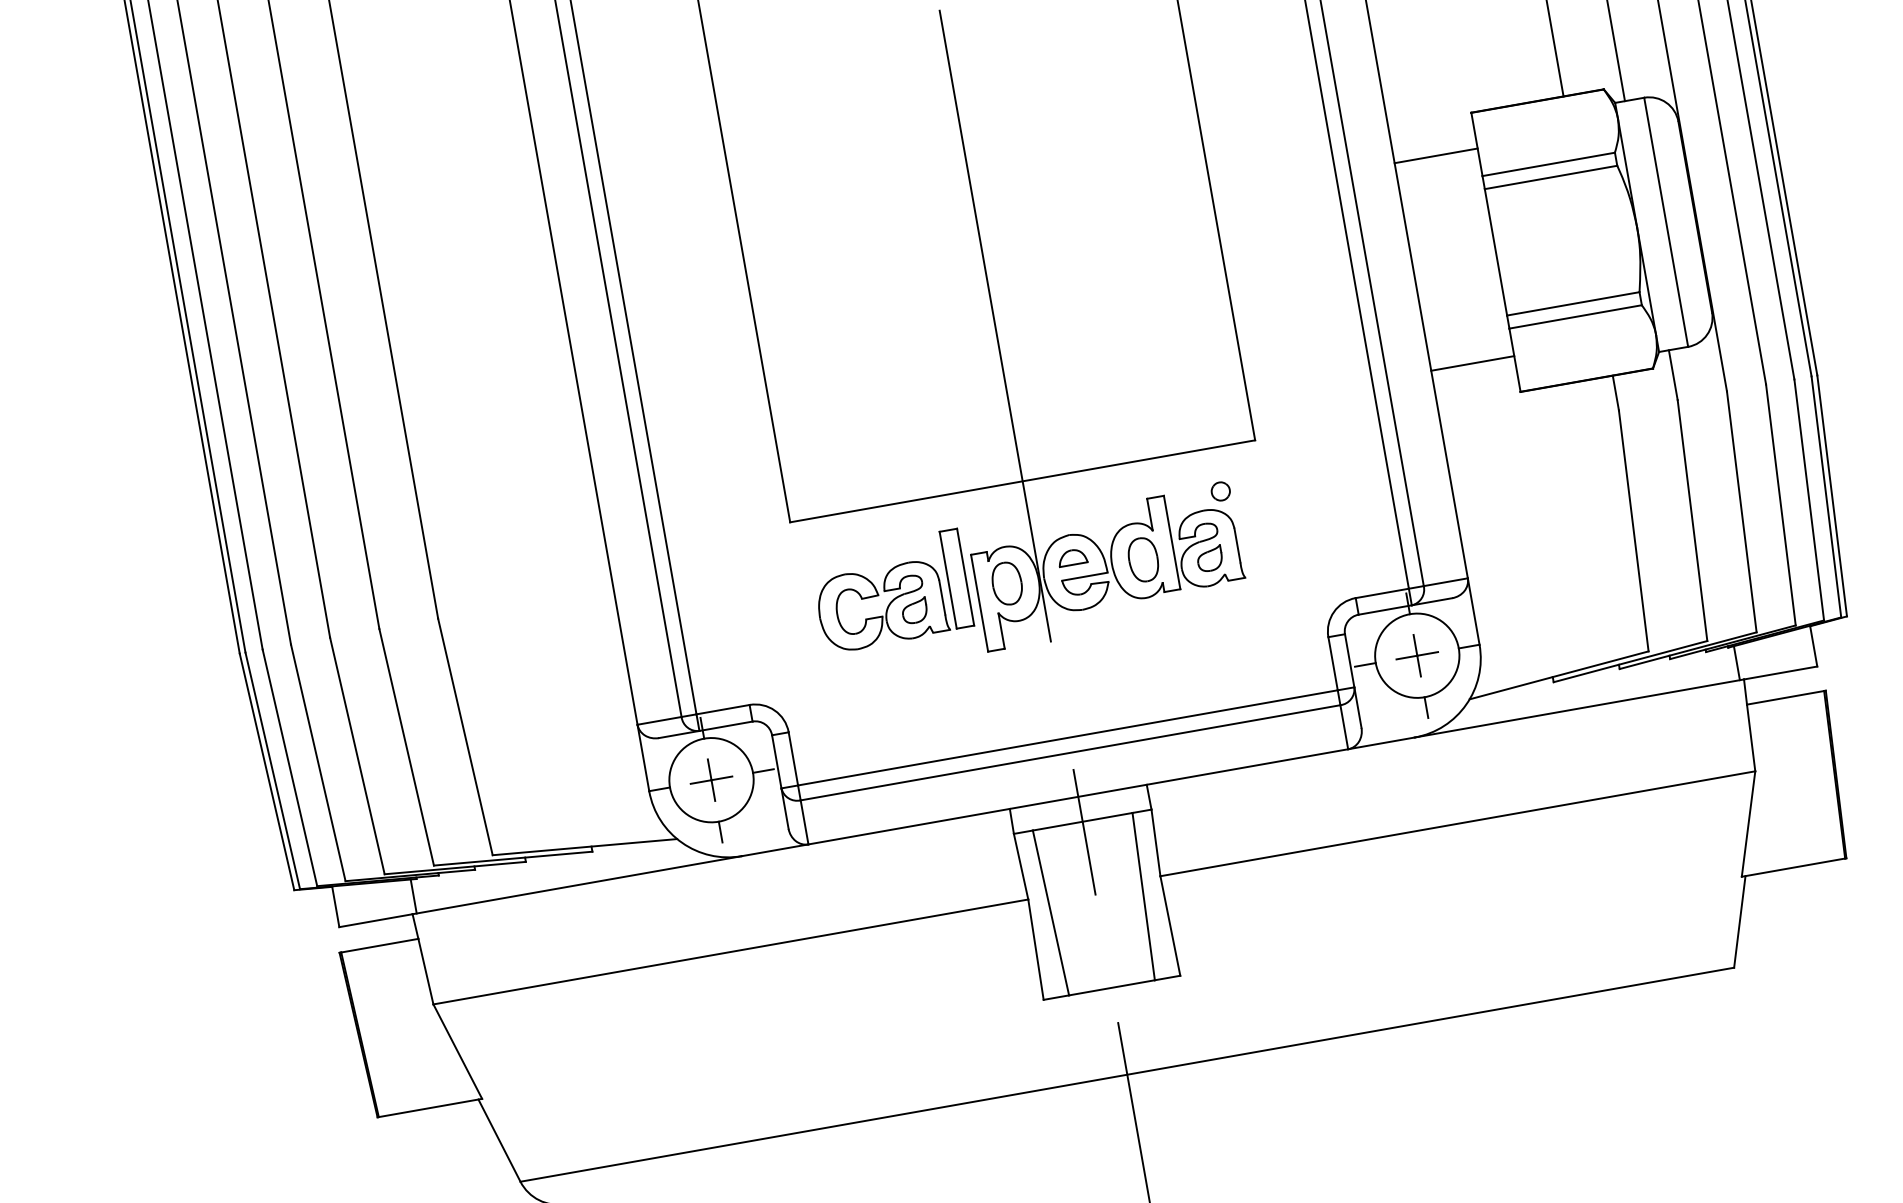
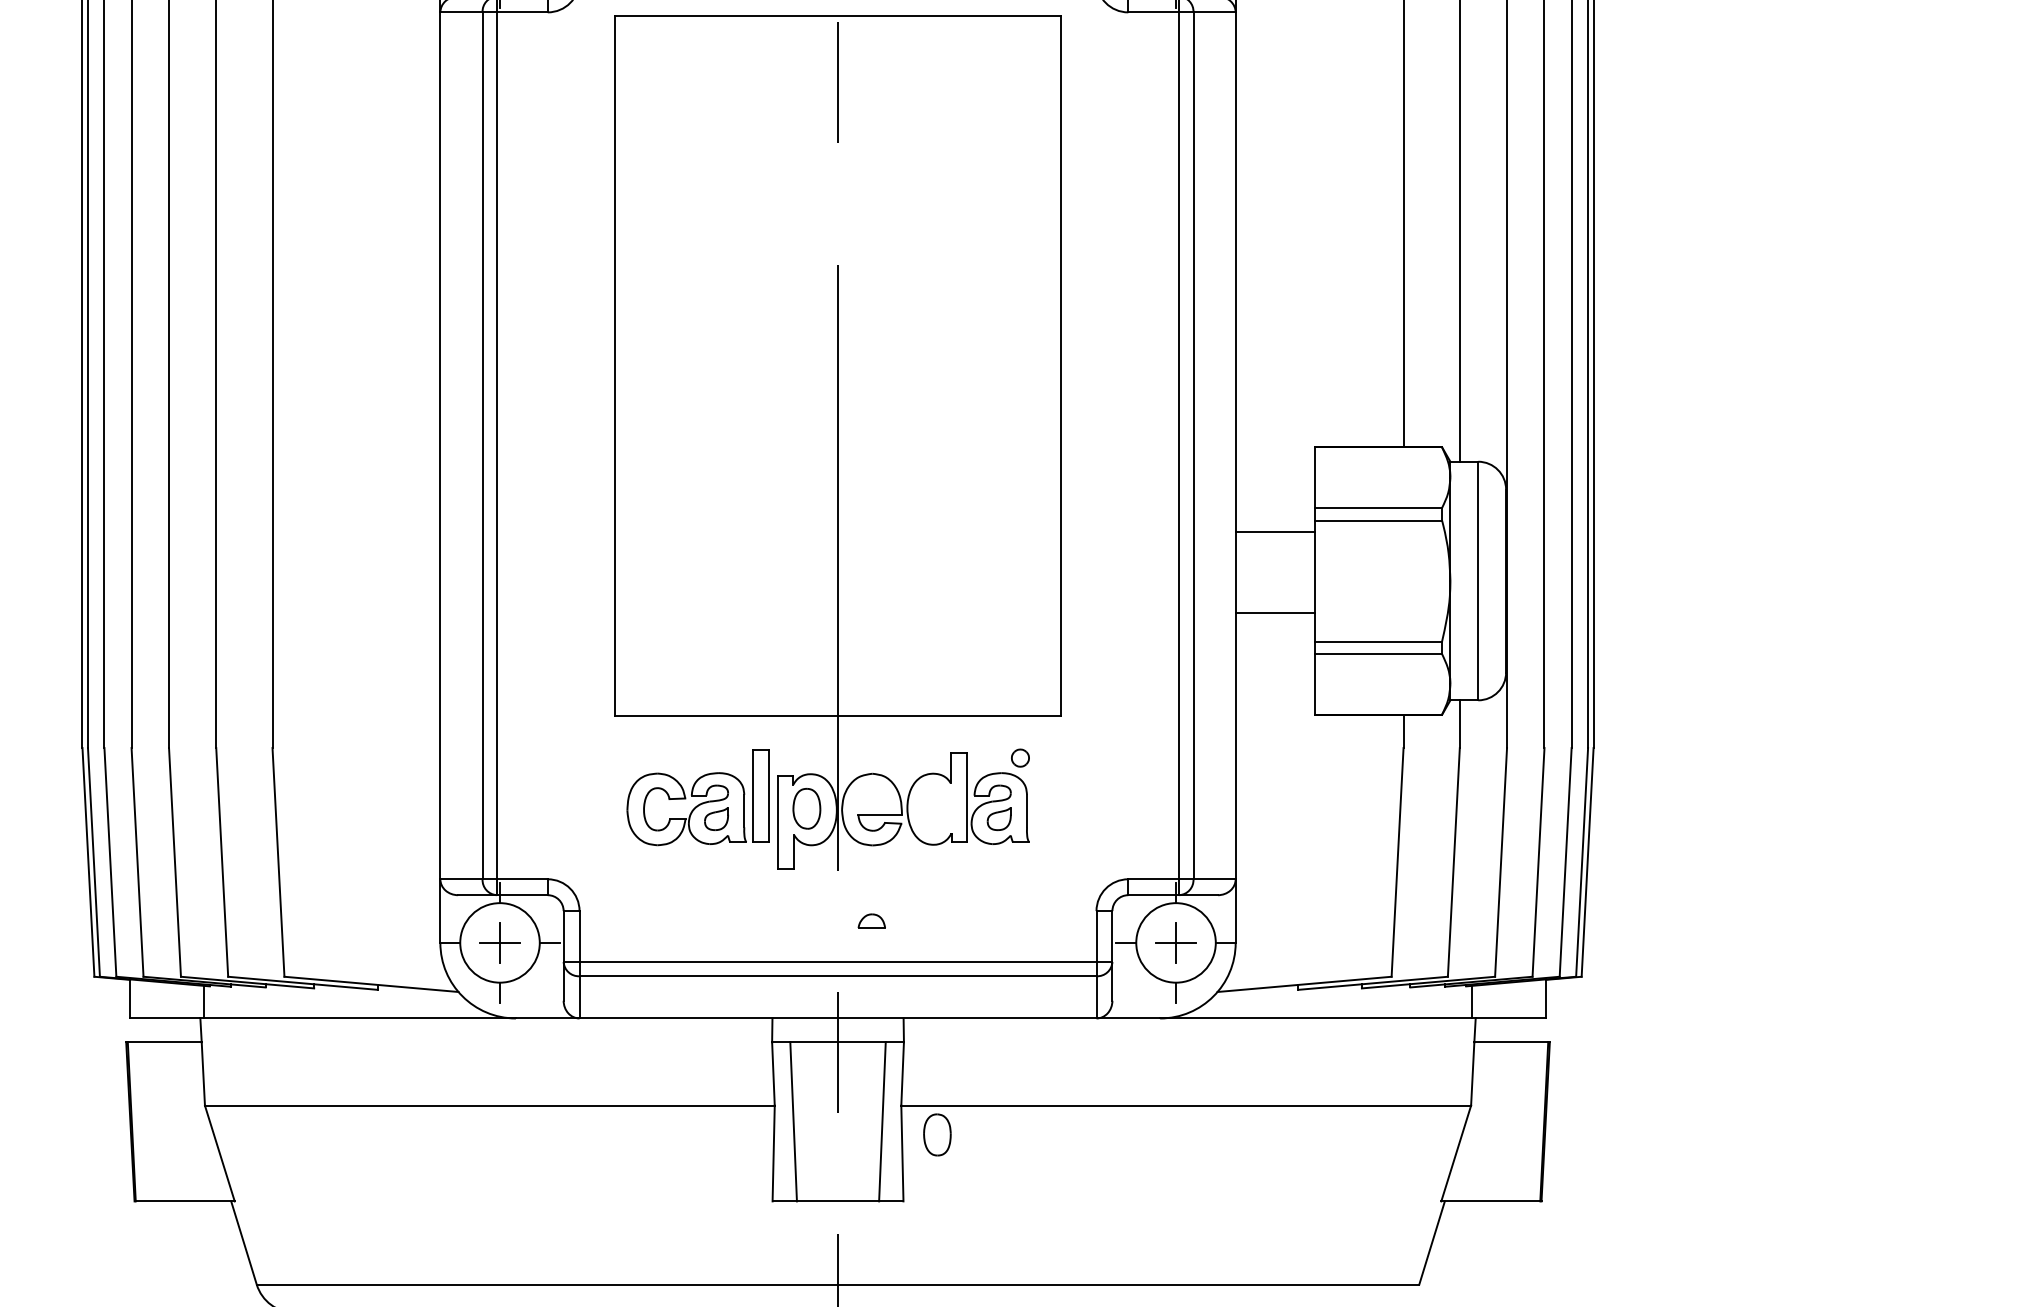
line: (1436, 155) -> (1275, 531), moved
line: (1472, 363) -> (1275, 613), moved
part: (1072, 556) -> (871, 920), moved
part: (1143, 559) -> (937, 1134), moved

